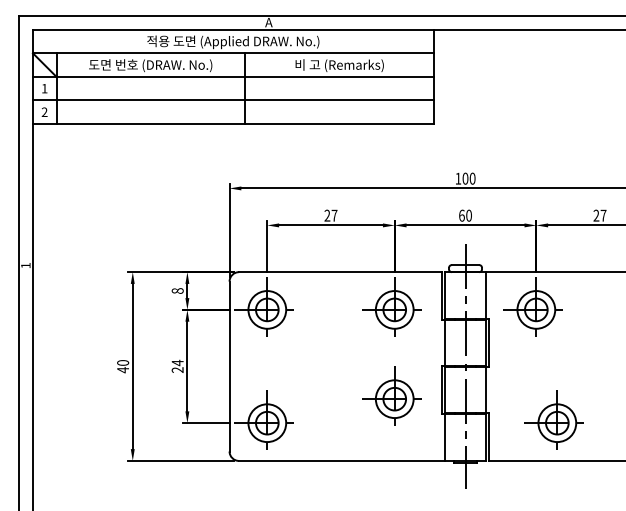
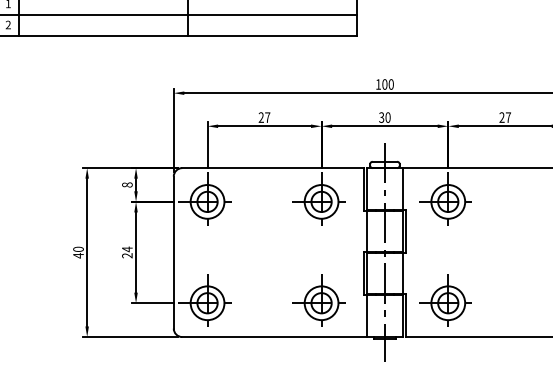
text: (461, 215) -> (381, 117), 60 -> 30
part: (391, 395) -> (318, 299), moved
part: (553, 419) -> (444, 299), moved

